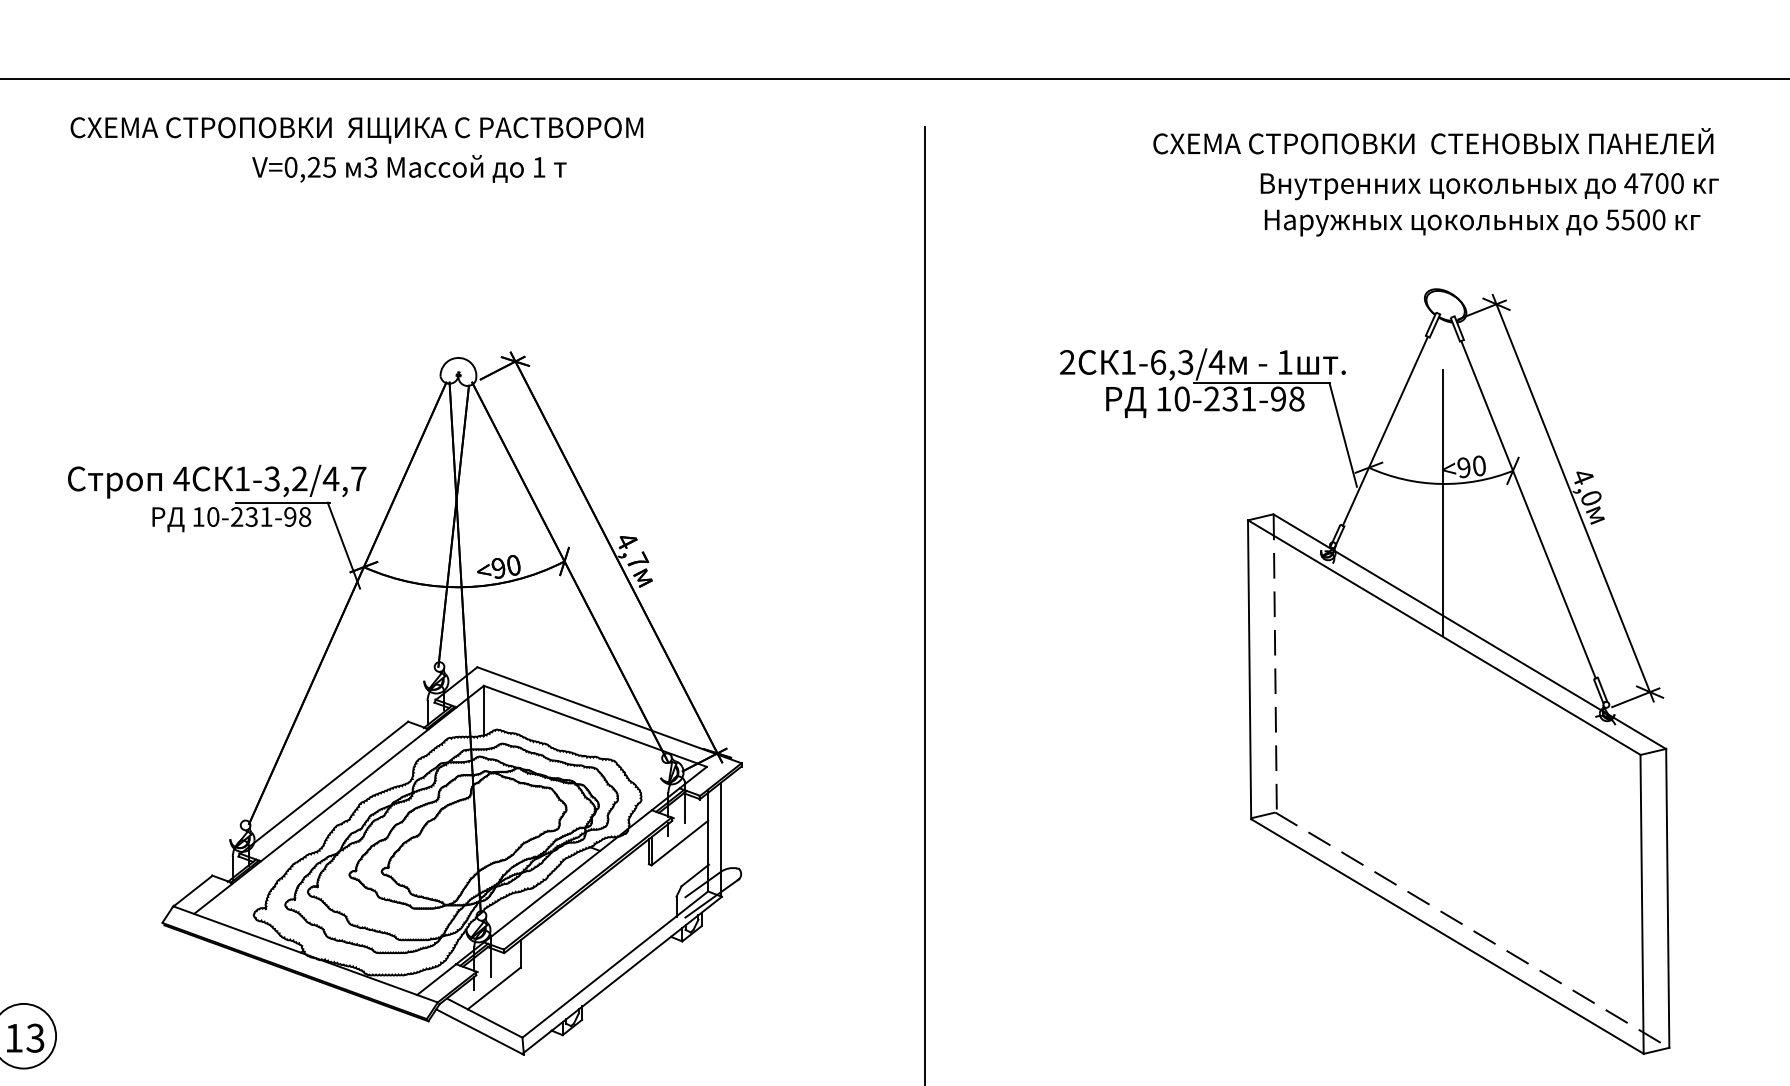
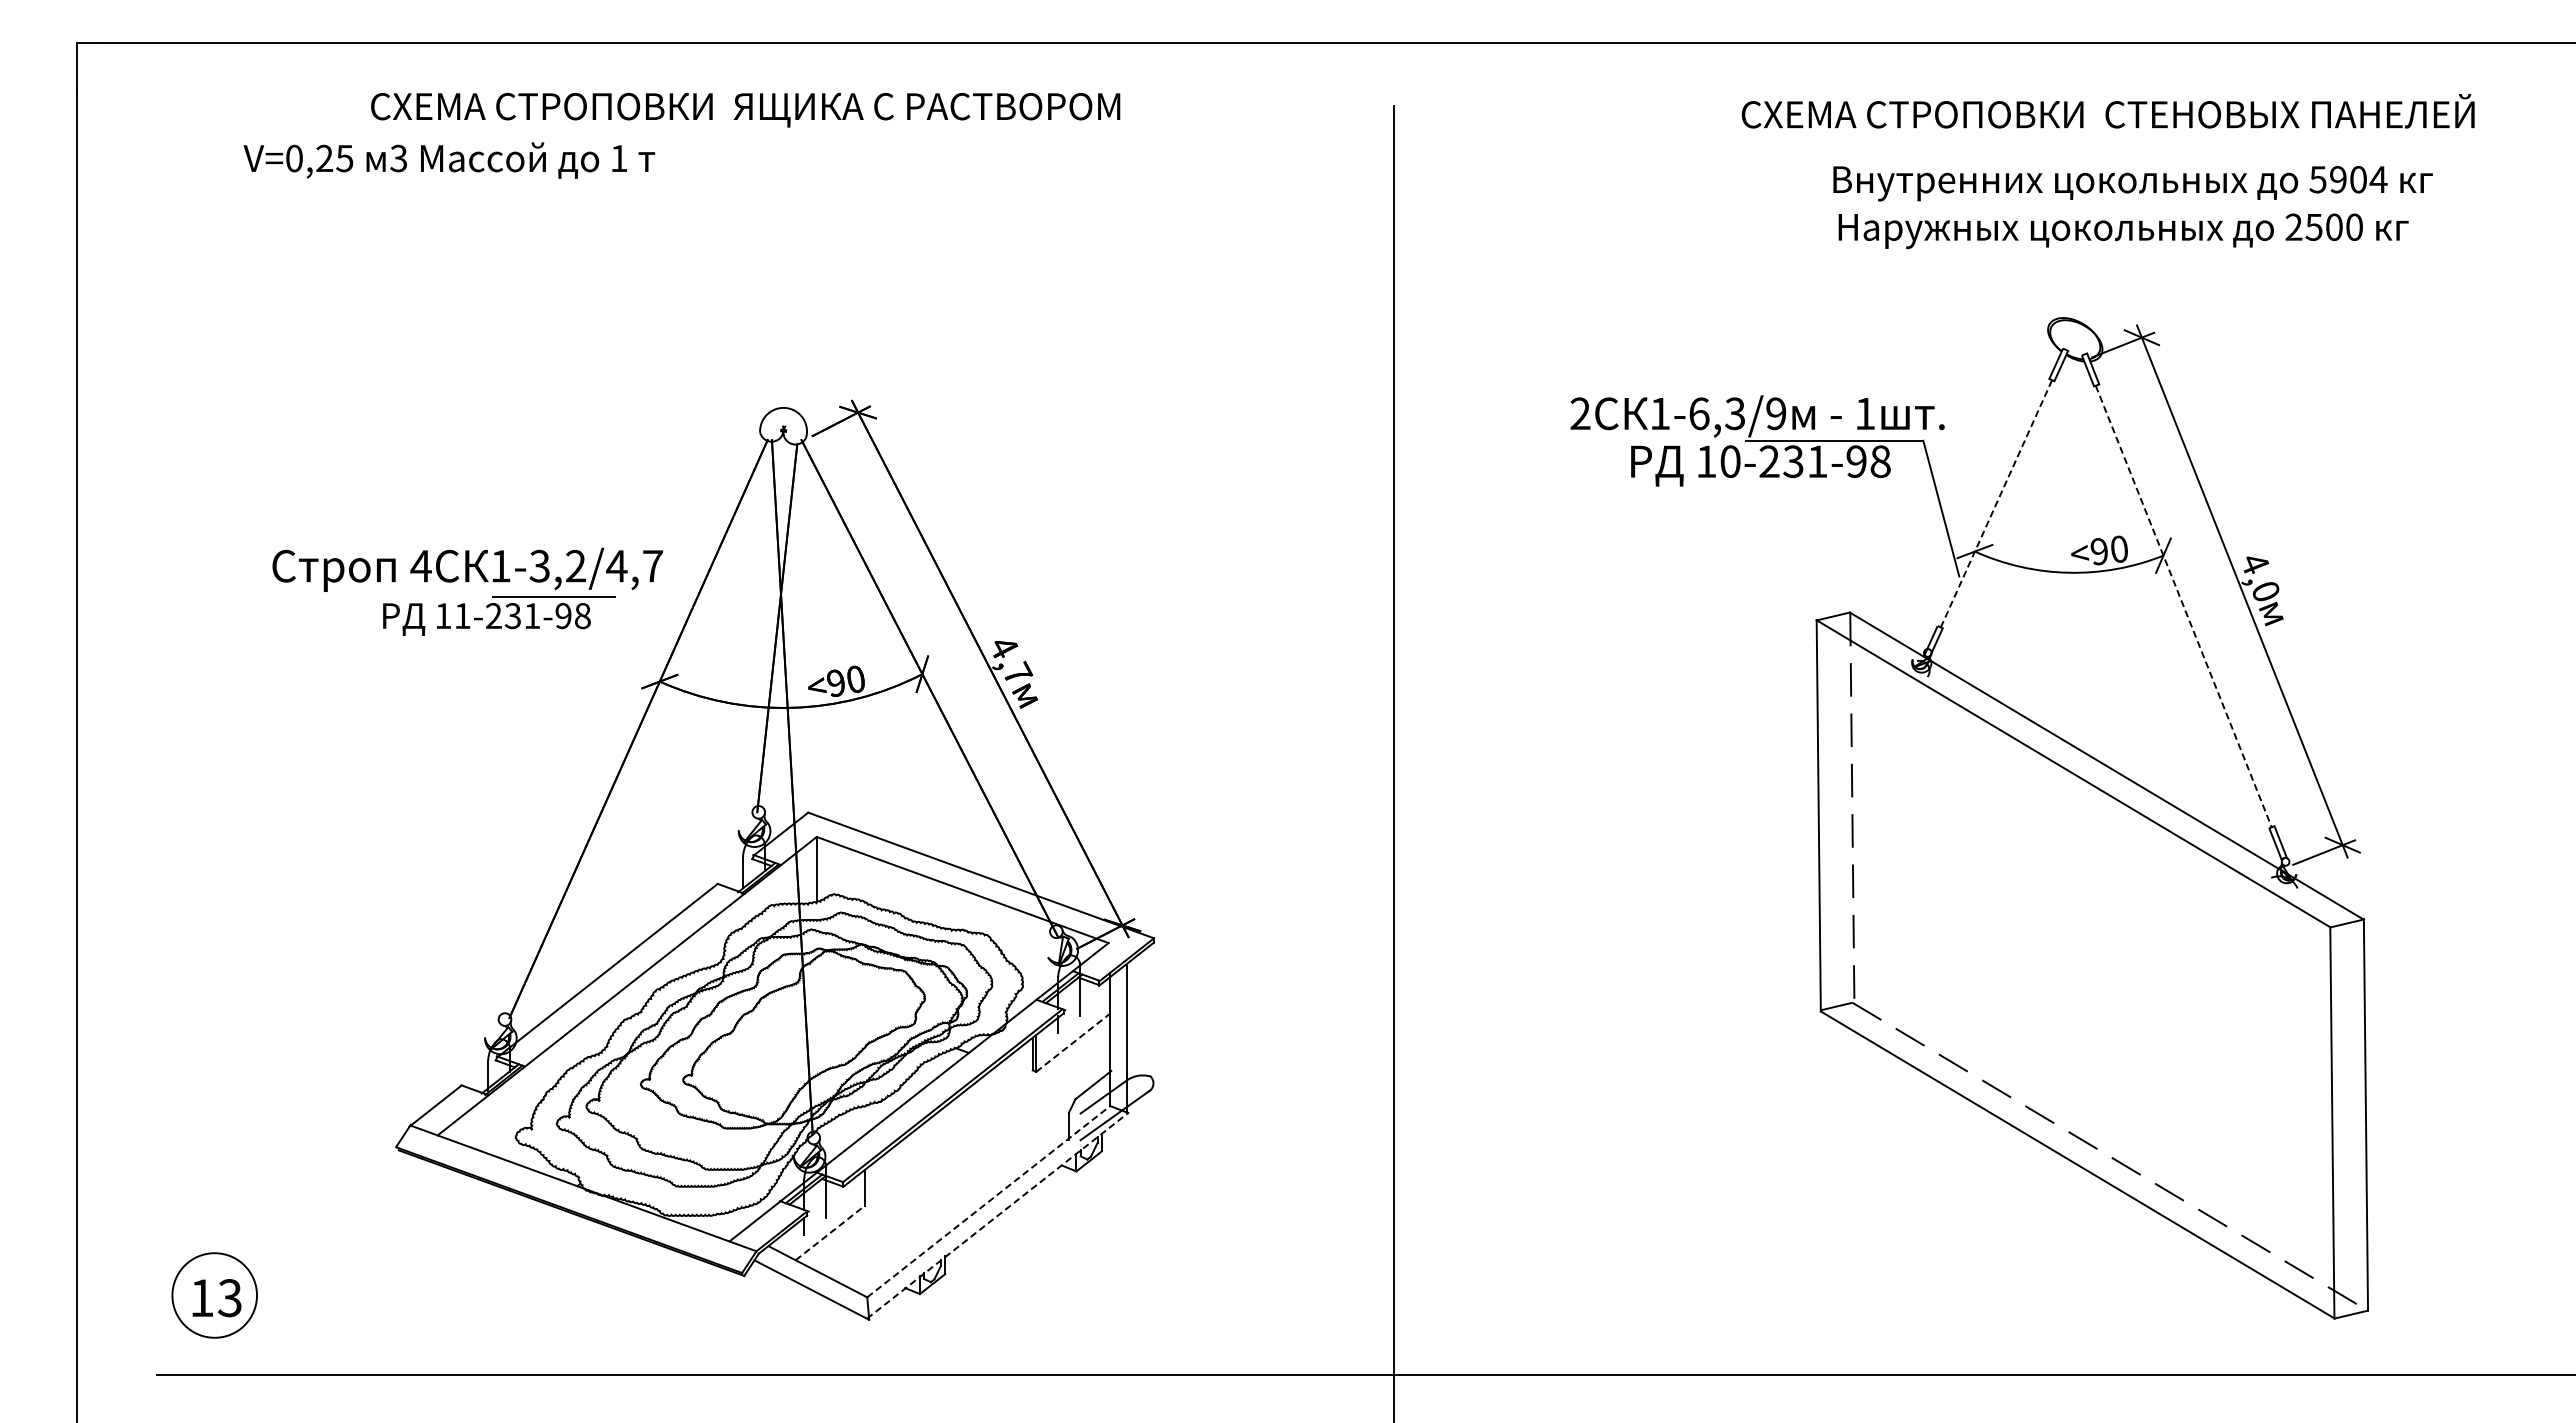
text: (356, 129) -> (745, 109), moved
text: (1432, 141) -> (2107, 111), moved
text: (409, 168) -> (449, 160), moved
text: (1654, 183) -> (2348, 179), 4700 -> 5904
text: (1612, 219) -> (2293, 226), 5500 -> 2500
text: (1217, 362) -> (1776, 413), 1-6,3/4 -> 1-6,3/9
line: (1385, 431) -> (1996, 503), solid -> dashed
line: (1443, 502) -> (2072, 596), removed
line: (1528, 509) -> (2183, 606), solid -> dashed
text: (213, 517) -> (462, 616), 10-231-98 -> 11-231-98
line: (343, 545) -> (633, 653), removed
line: (680, 842) -> (1073, 1042), solid -> dashed
line: (615, 964) -> (988, 1201), solid -> dashed
line: (622, 975) -> (998, 1215), solid -> dashed
line: (494, 988) -> (830, 1232), solid -> dashed

